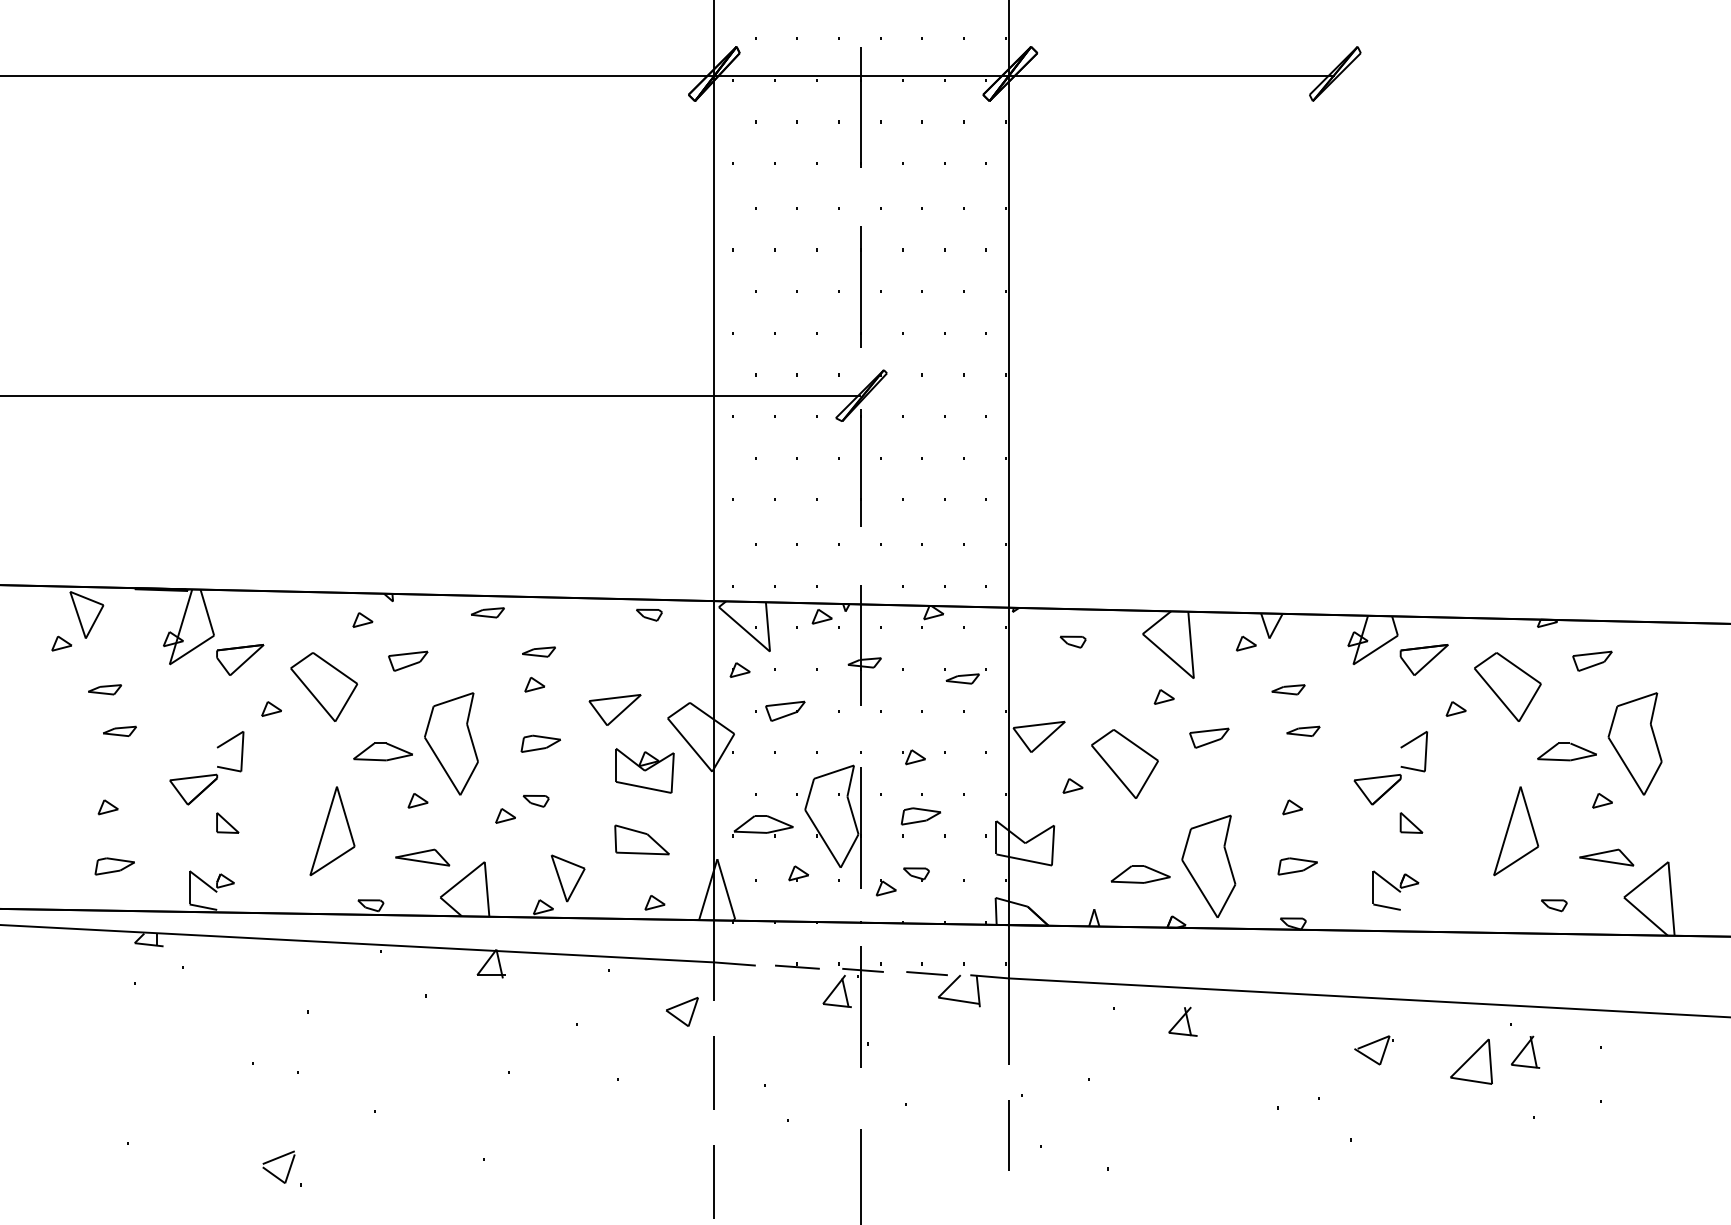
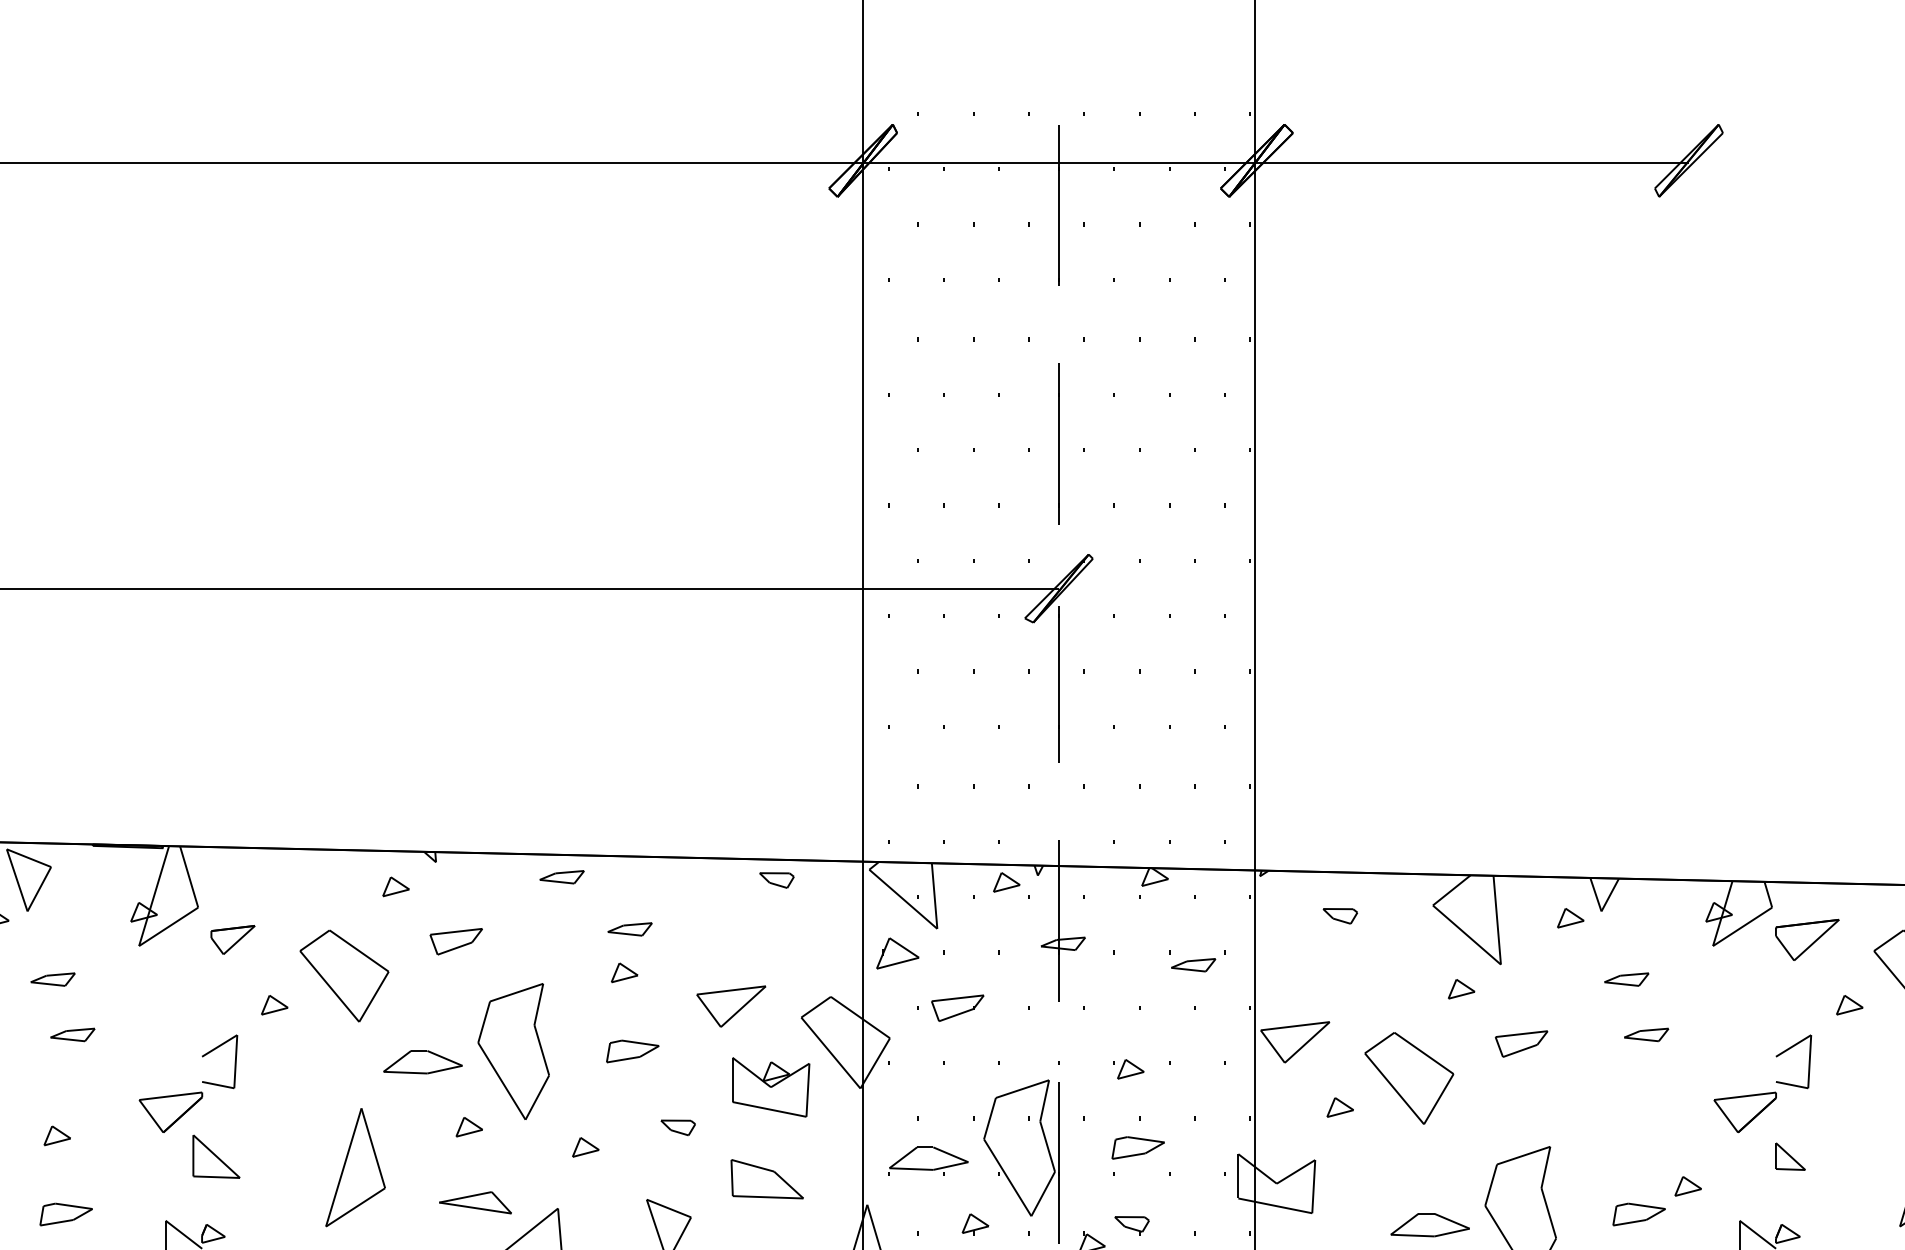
part: (240, 659) -> (233, 939), size x0.7
part: (739, 669) -> (896, 952), size x1.6
part: (535, 800) -> (677, 1126), moved
part: (1292, 807) -> (1687, 1186), moved
part: (227, 822) -> (215, 1156), size x1.6

